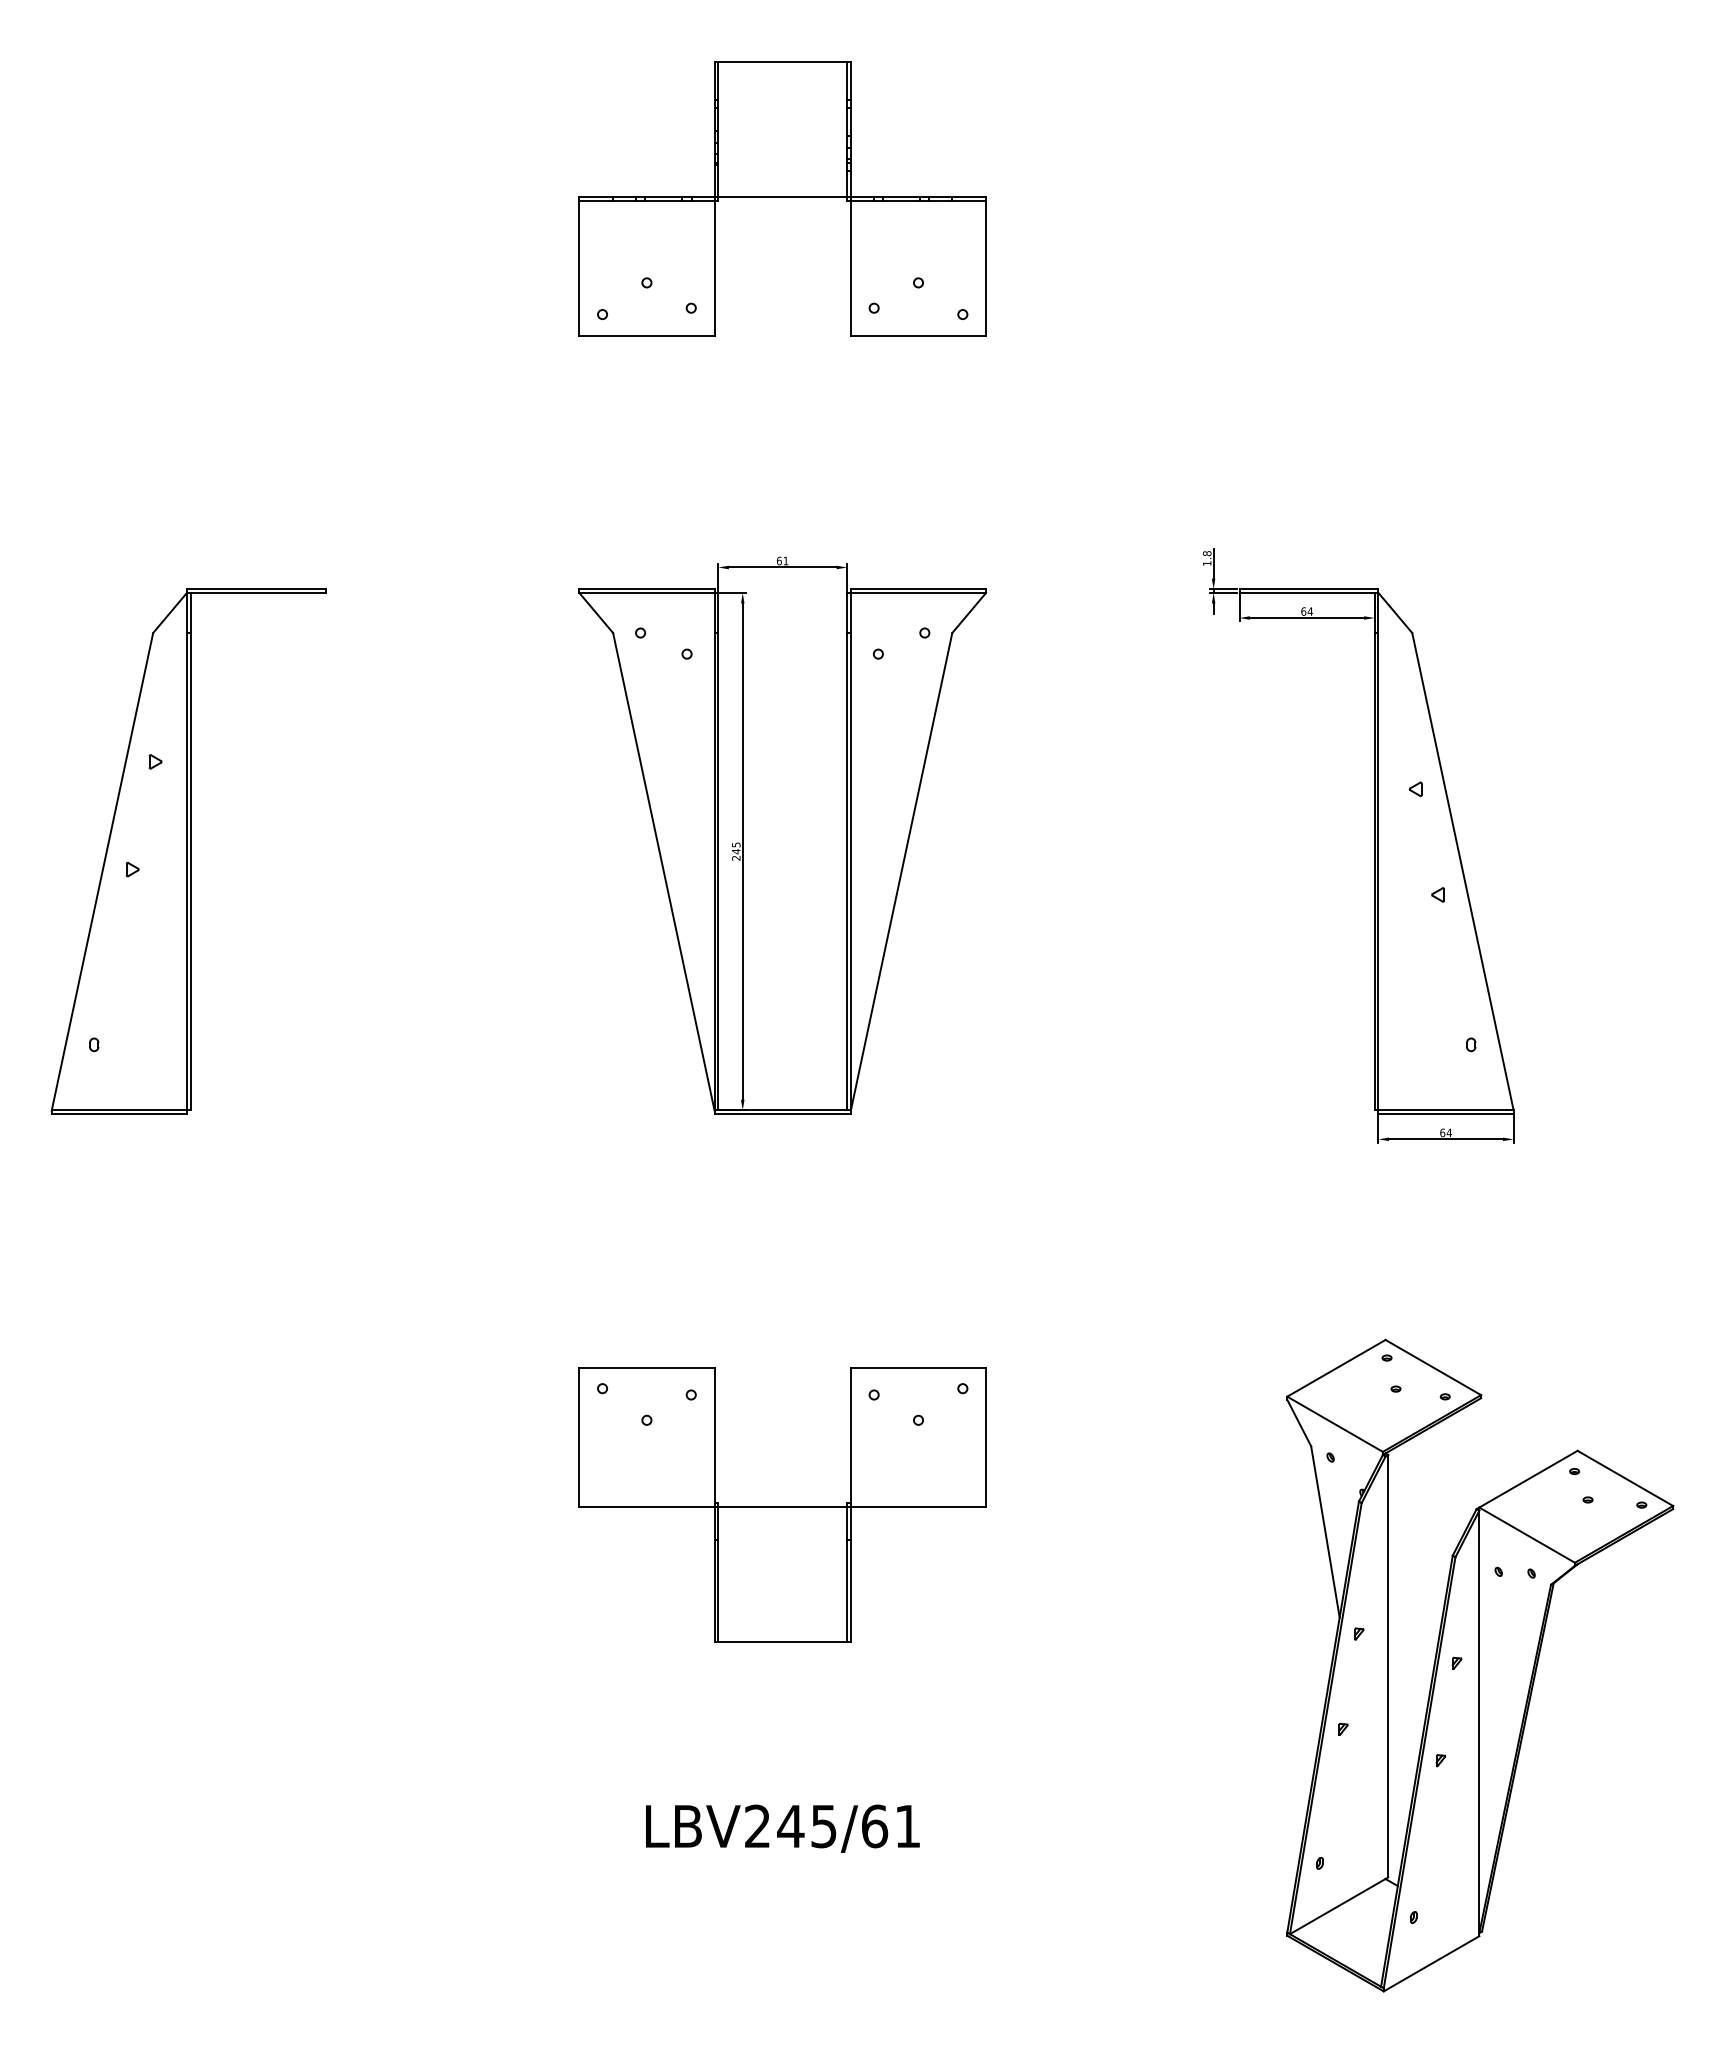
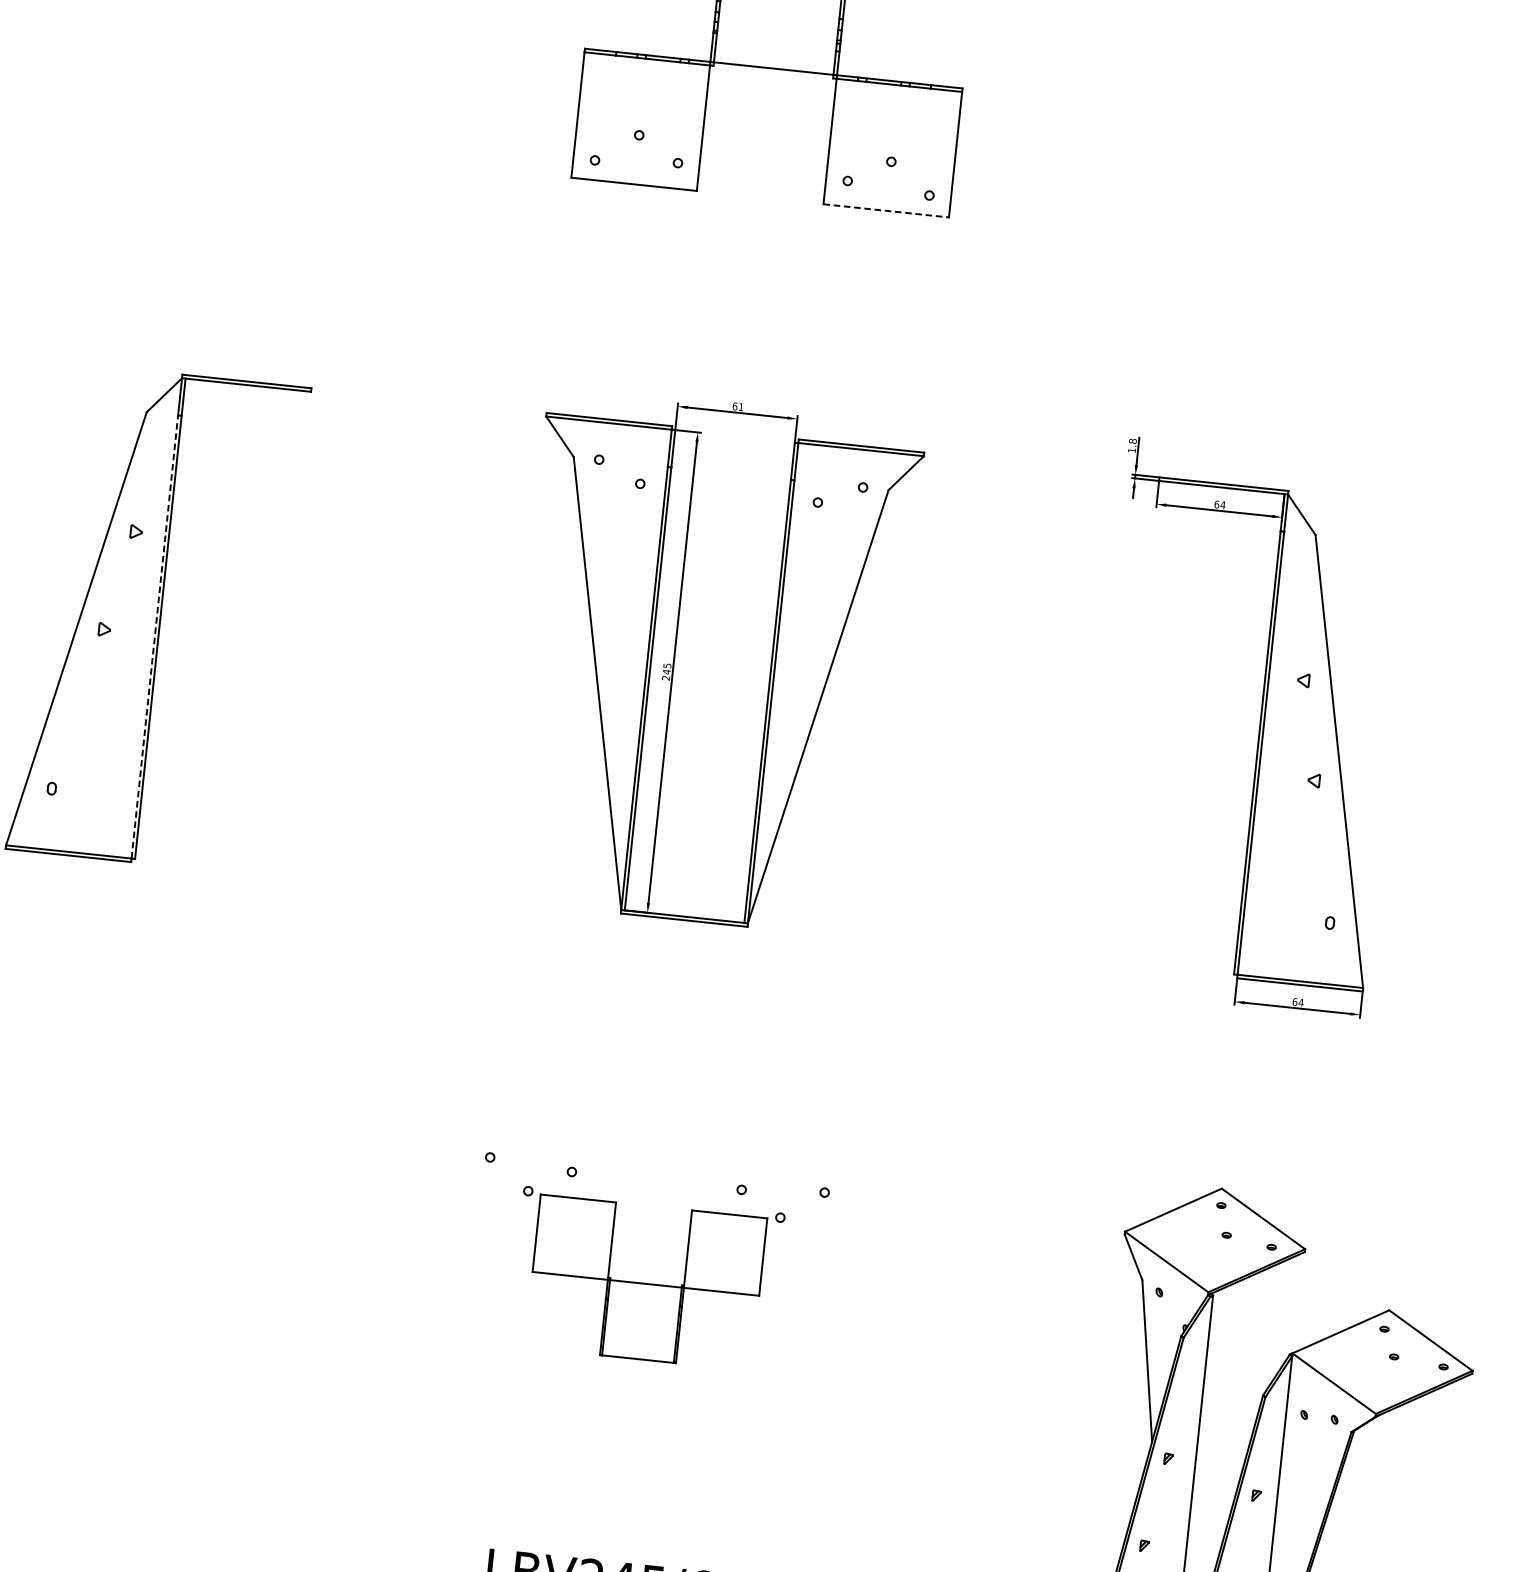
line: (918, 335) -> (886, 210), solid -> dashed
line: (186, 871) -> (154, 636), solid -> dashed
part: (782, 1504) -> (645, 1282), size x0.6

